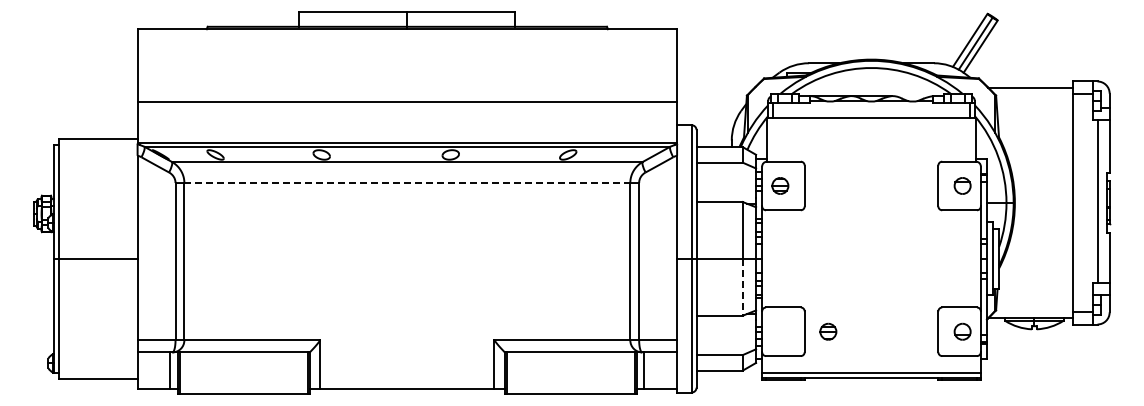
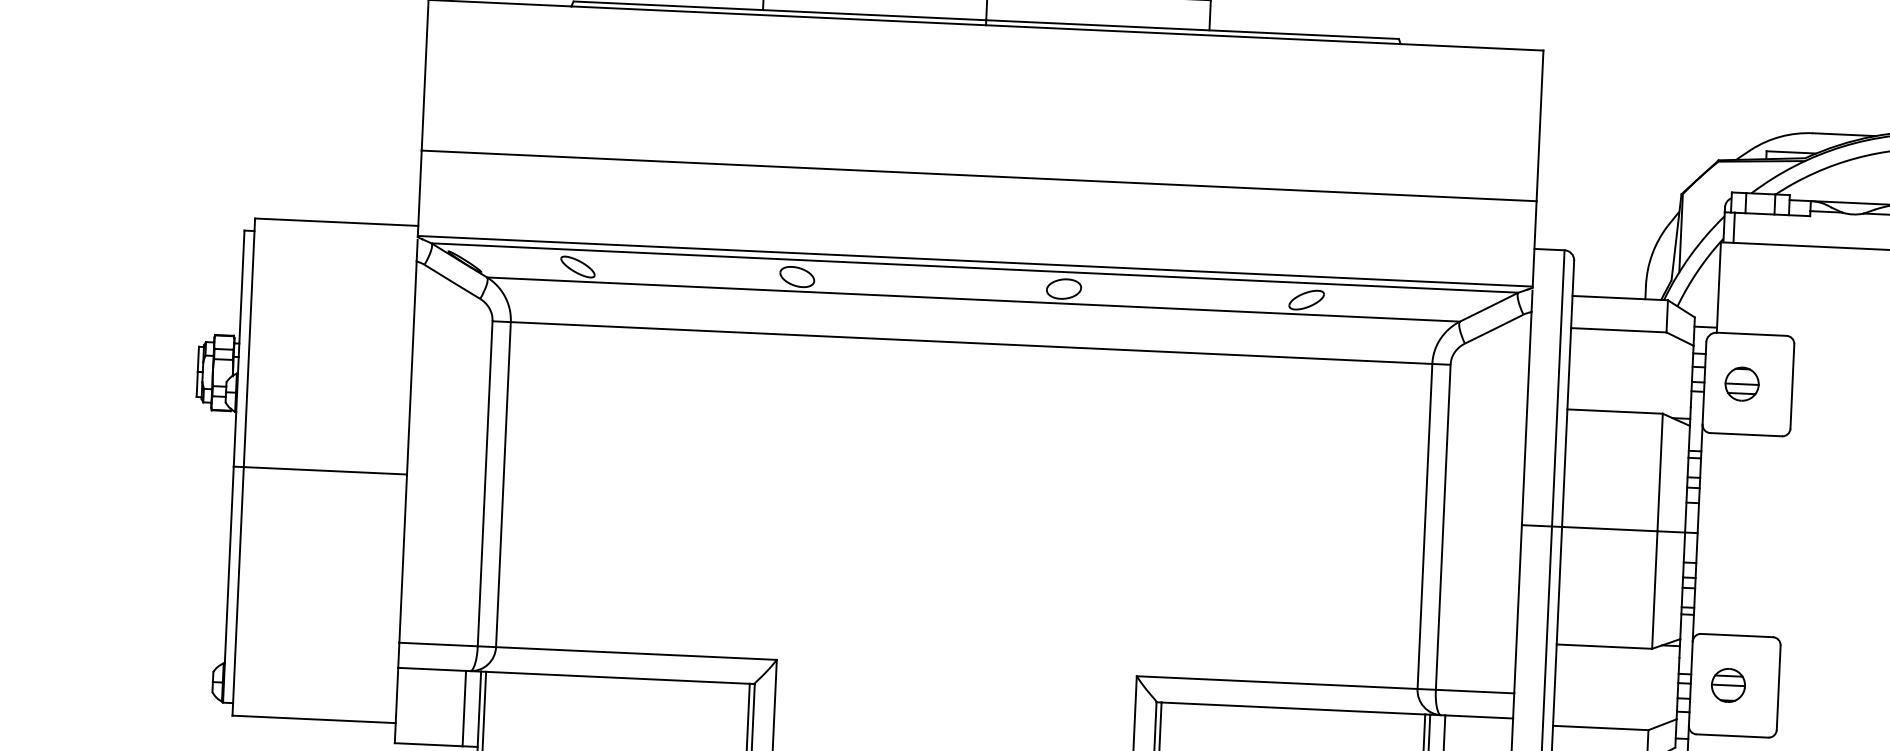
line: (407, 183) -> (971, 344), dashed -> solid
line: (742, 287) -> (1654, 590), dashed -> solid
part: (828, 331) -> (1728, 684), moved

